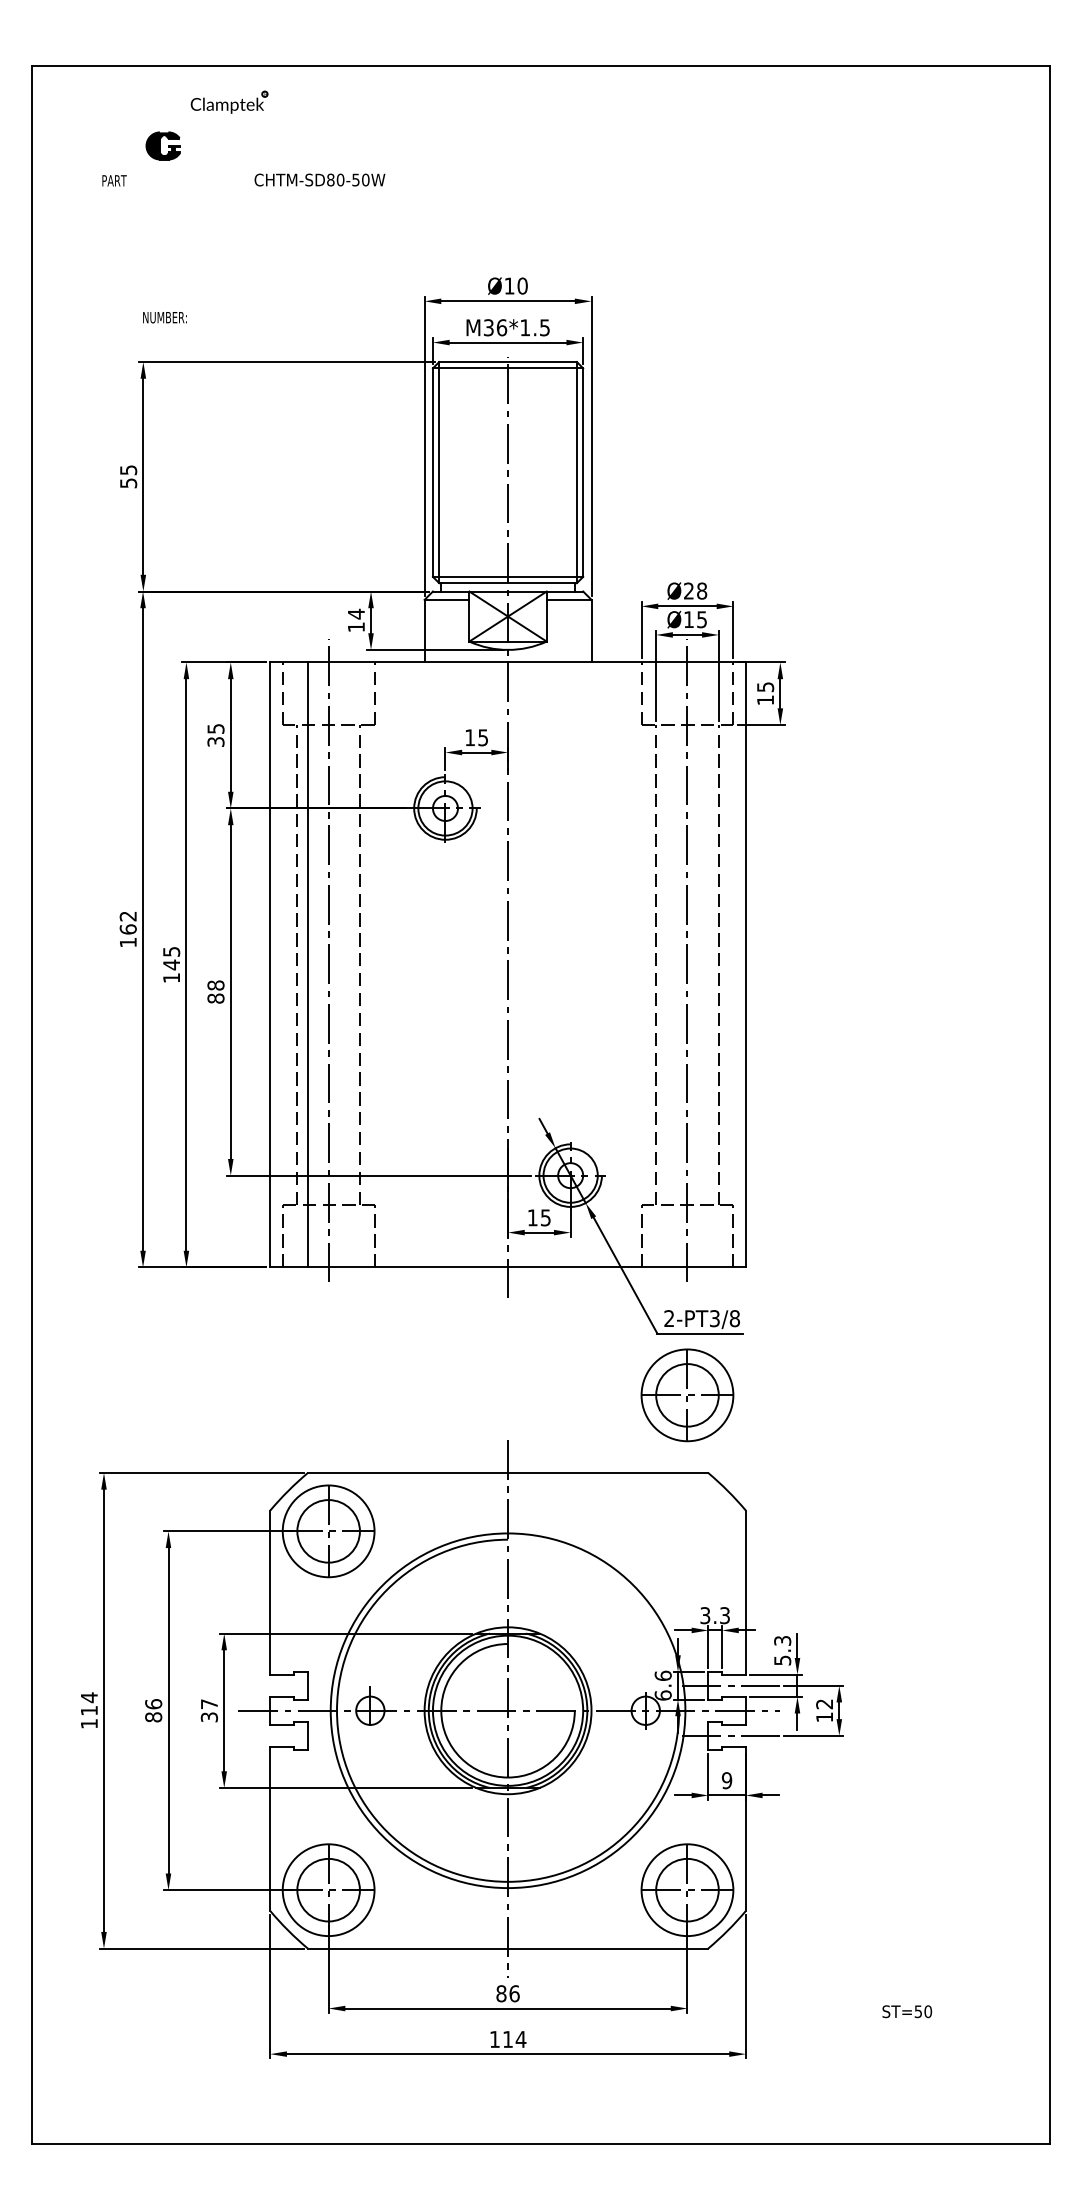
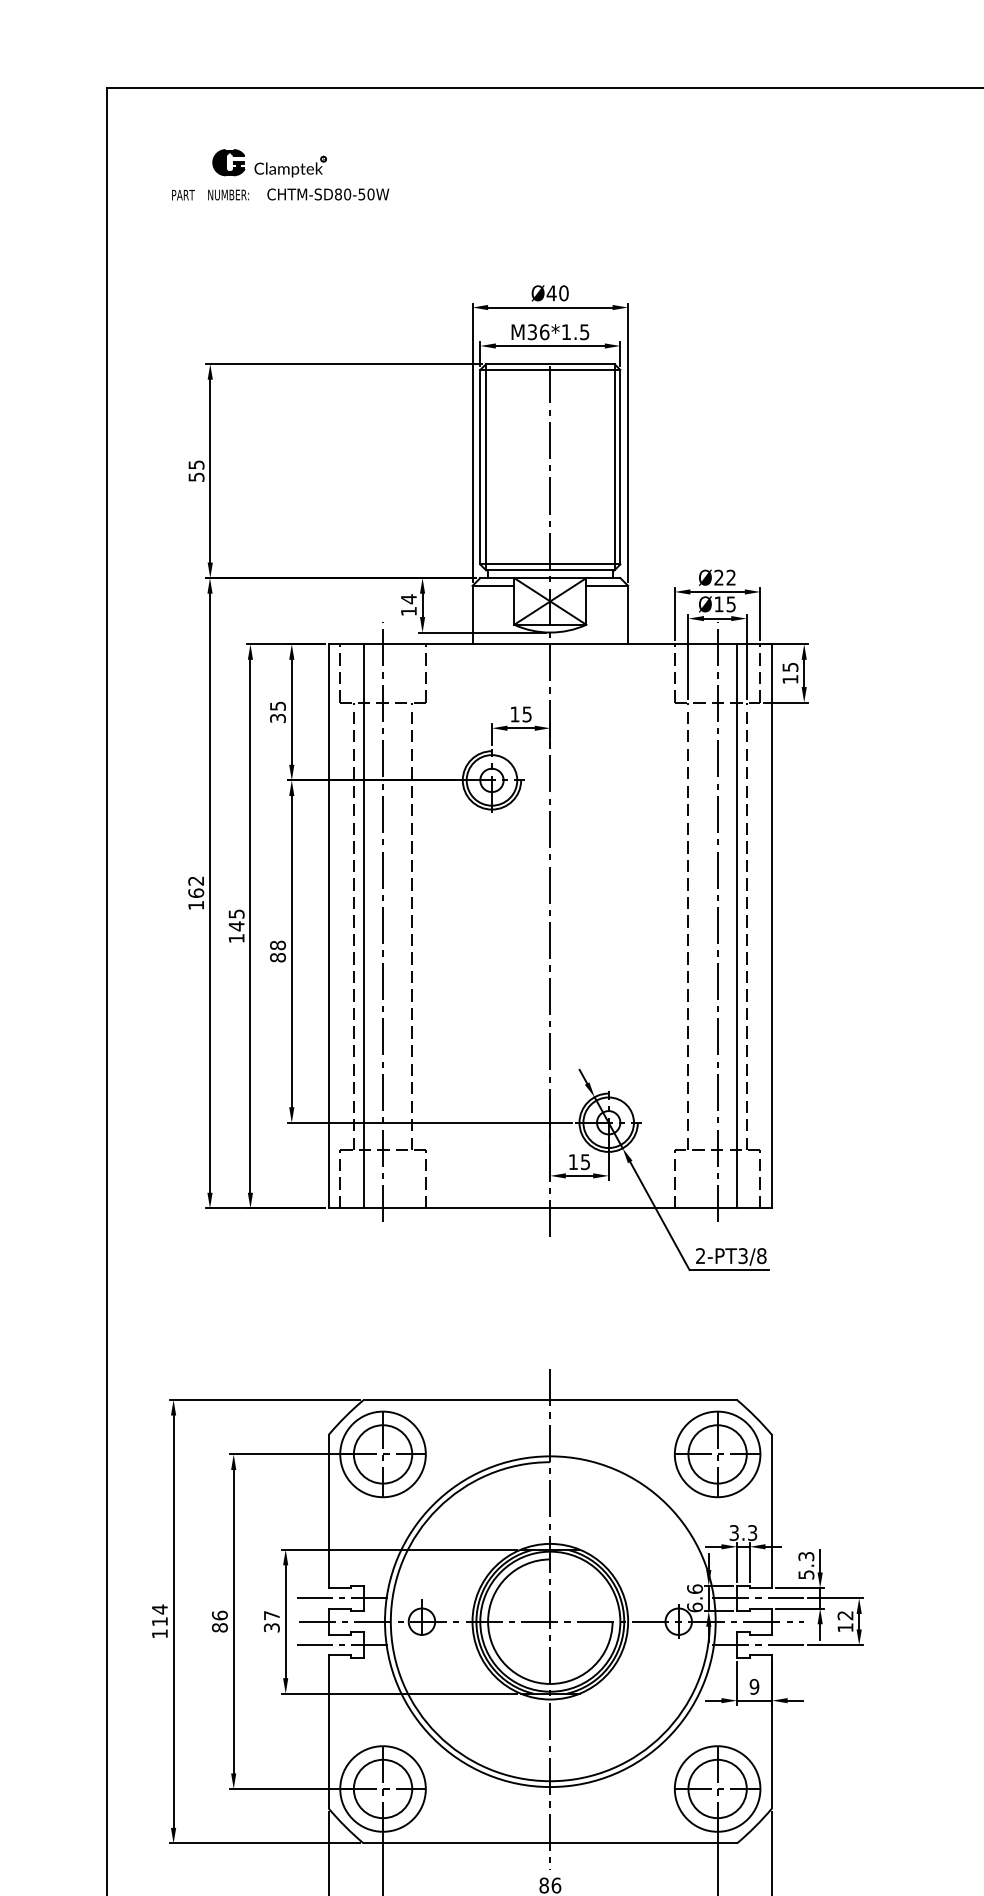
part: (229, 101) -> (290, 165), moved
text: (319, 179) -> (327, 193), moved
text: (509, 285) -> (551, 292), Ø10 -> Ø40
text: (164, 317) -> (228, 194), moved
text: (702, 590) -> (731, 577), Ø28 -> Ø22
line: (708, 964) -> (737, 925), added
part: (687, 1395) -> (717, 1454), moved
line: (285, 1685) -> (342, 1598), added
line: (285, 1735) -> (342, 1644), added

